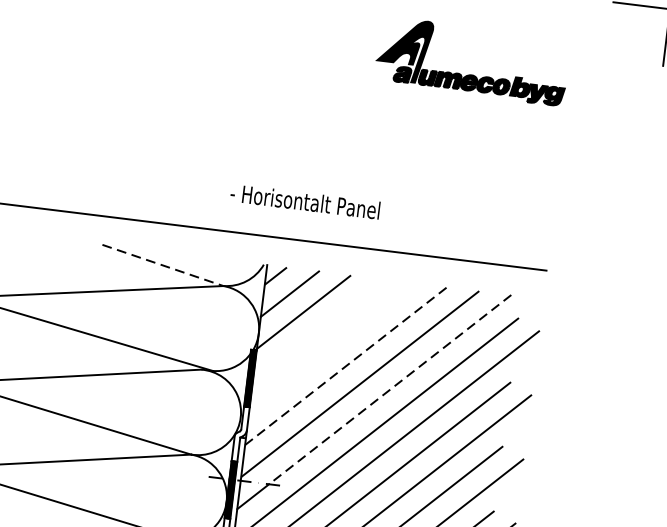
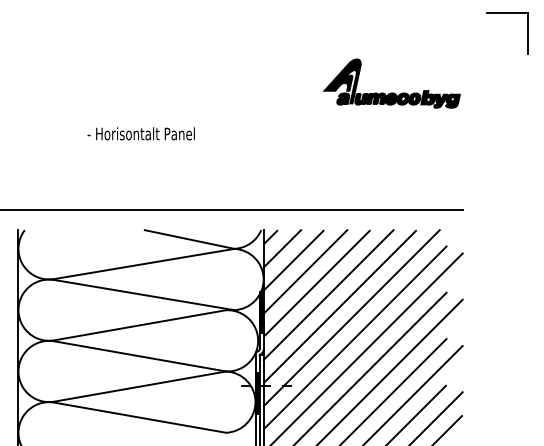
part: (470, 73) -> (391, 92), moved
text: (304, 201) -> (140, 133), moved
line: (162, 265) -> (189, 239), dashed -> solid
line: (316, 330) -> (304, 272), added
line: (331, 347) -> (316, 283), added
line: (345, 366) -> (328, 295), dashed -> solid
line: (389, 390) -> (361, 308), dashed -> solid

